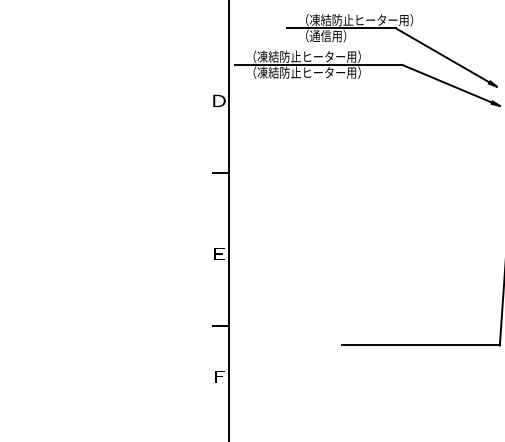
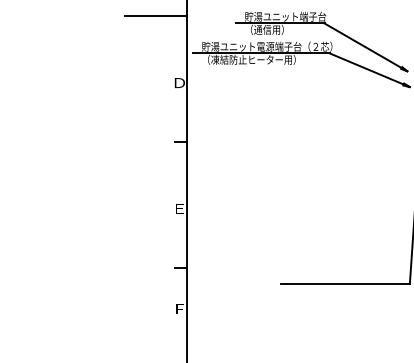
line: (189, 19) -> (155, 16), added
text: (355, 20) -> (291, 17), （凍結防止ヒーター用） -> 貯湯ユニット端子台
text: (325, 56) -> (266, 46), （凍結防止ヒーター用） -> 貯湯ユニット電源端子台（２芯）

